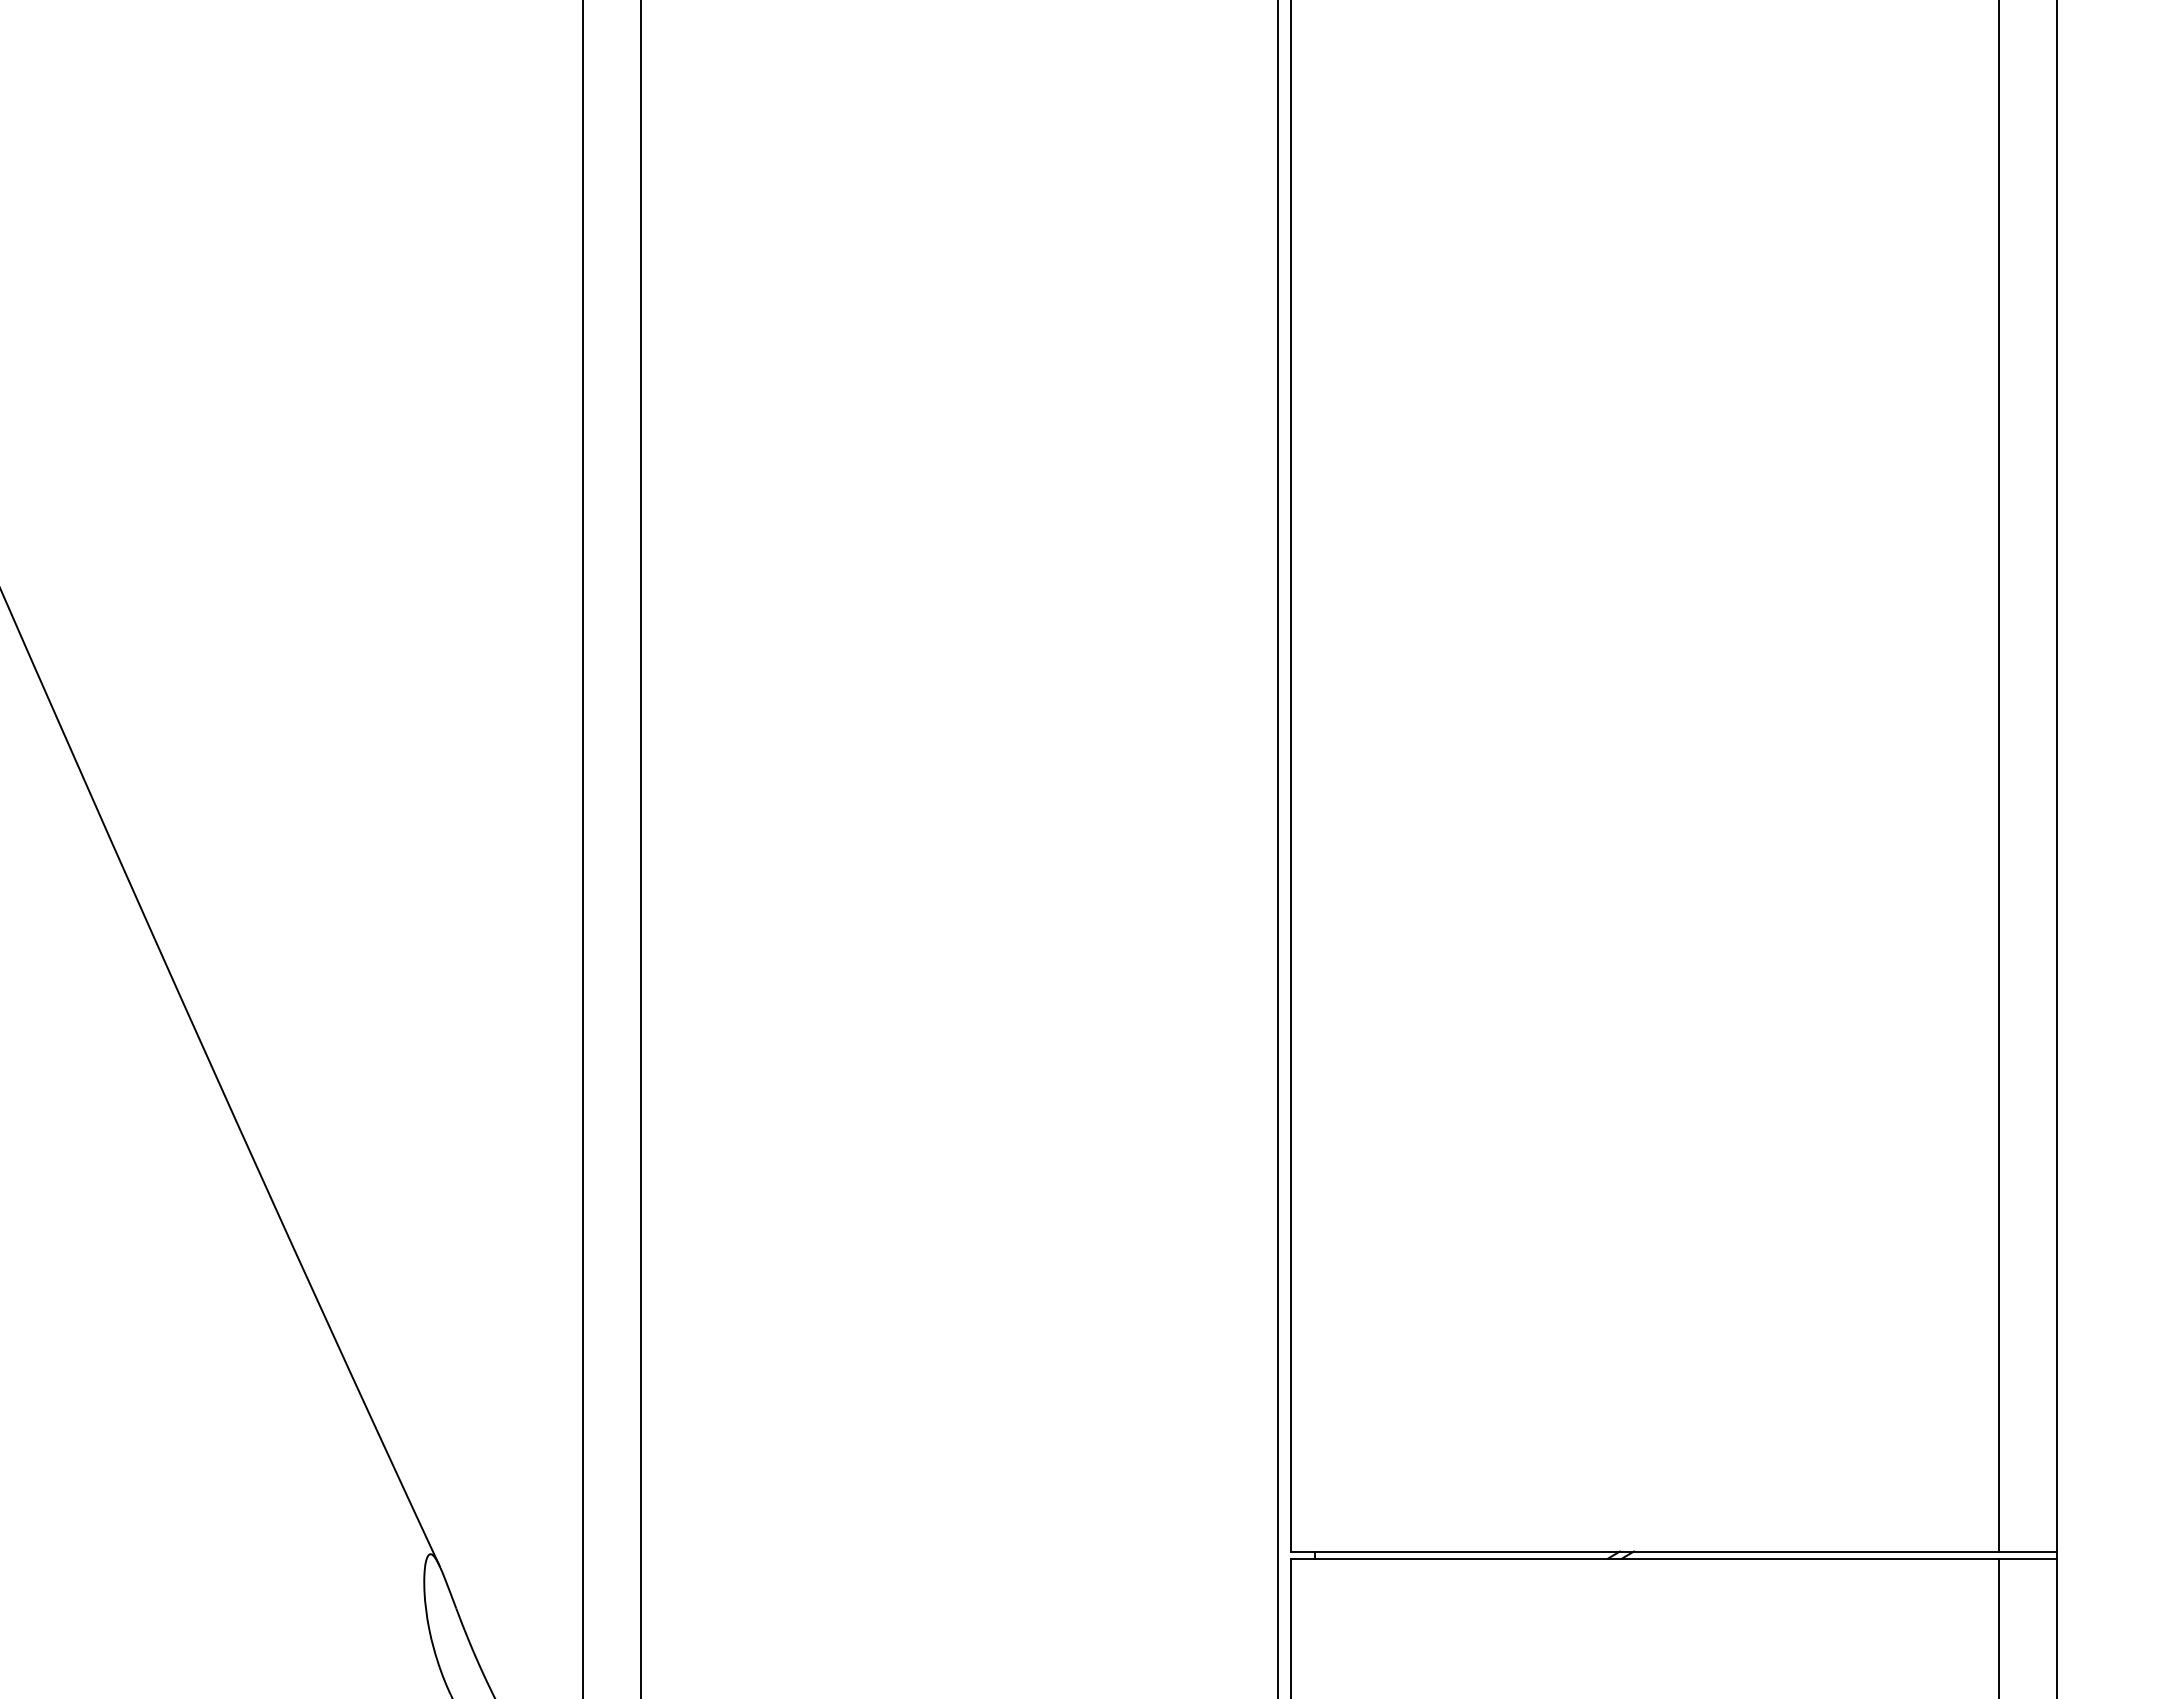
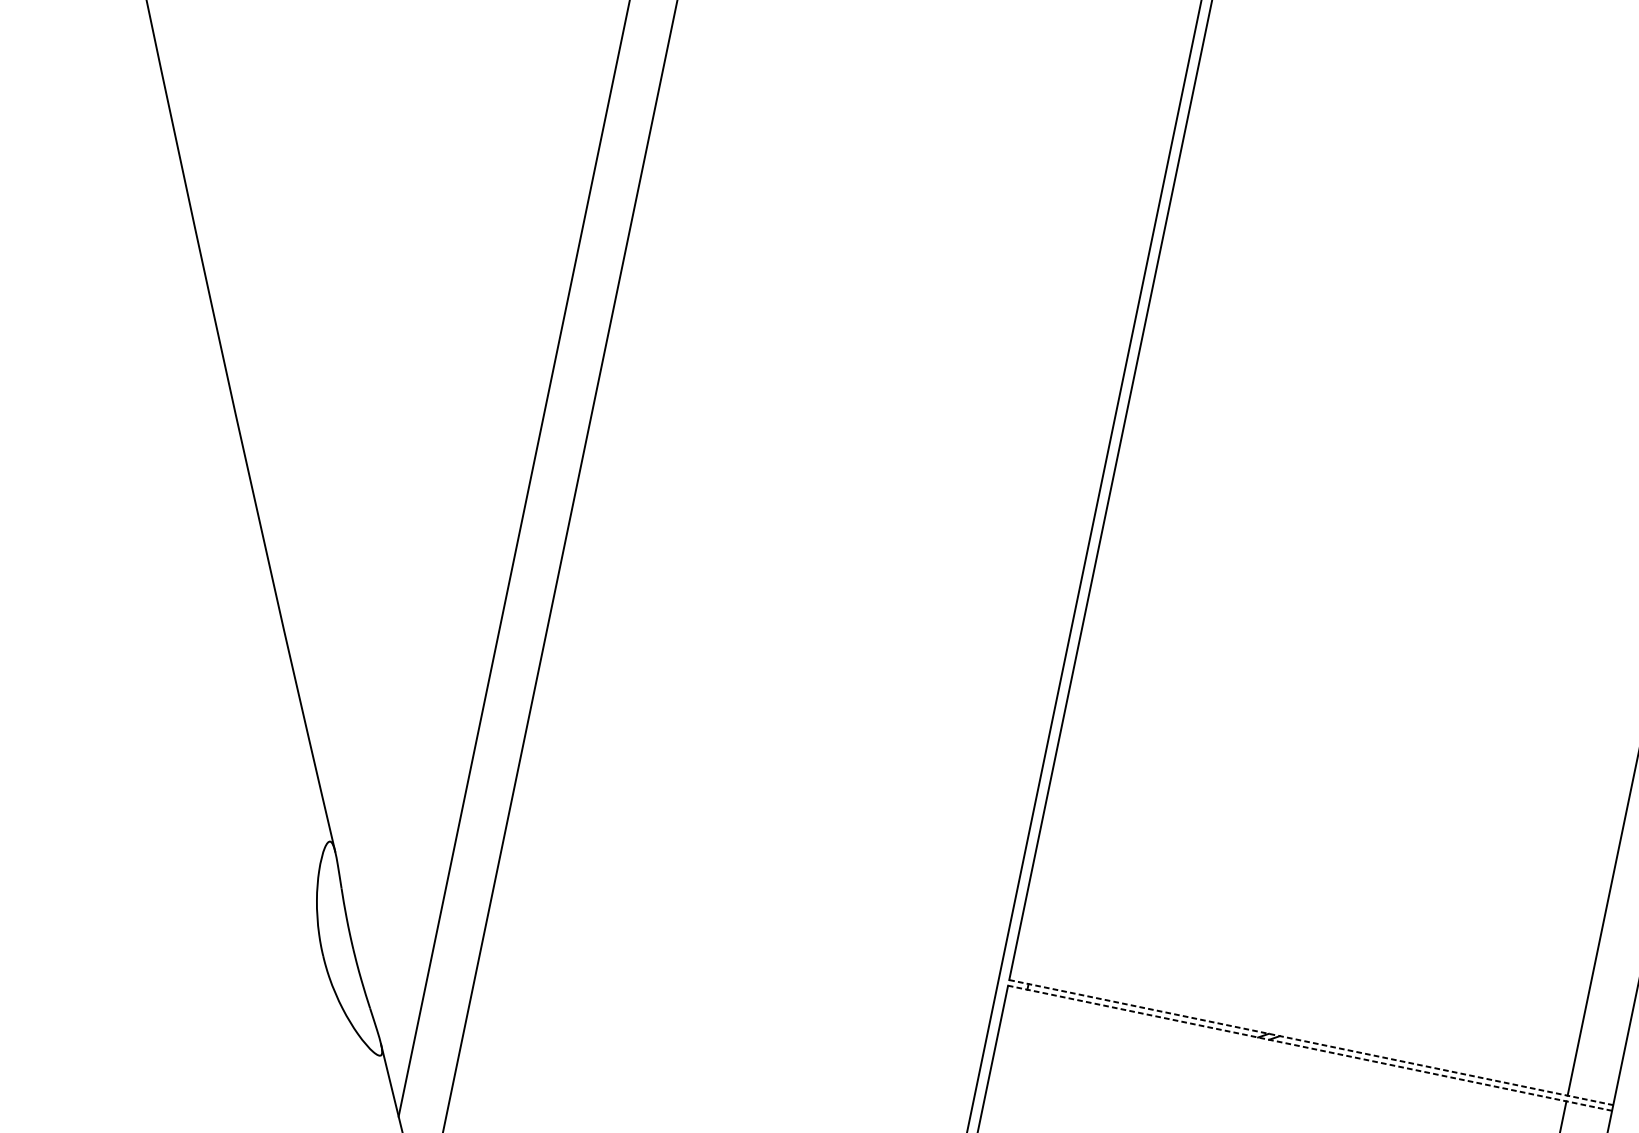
line: (1673, 1551) -> (1311, 1042), solid -> dashed
line: (1673, 1558) -> (1310, 1048), solid -> dashed

